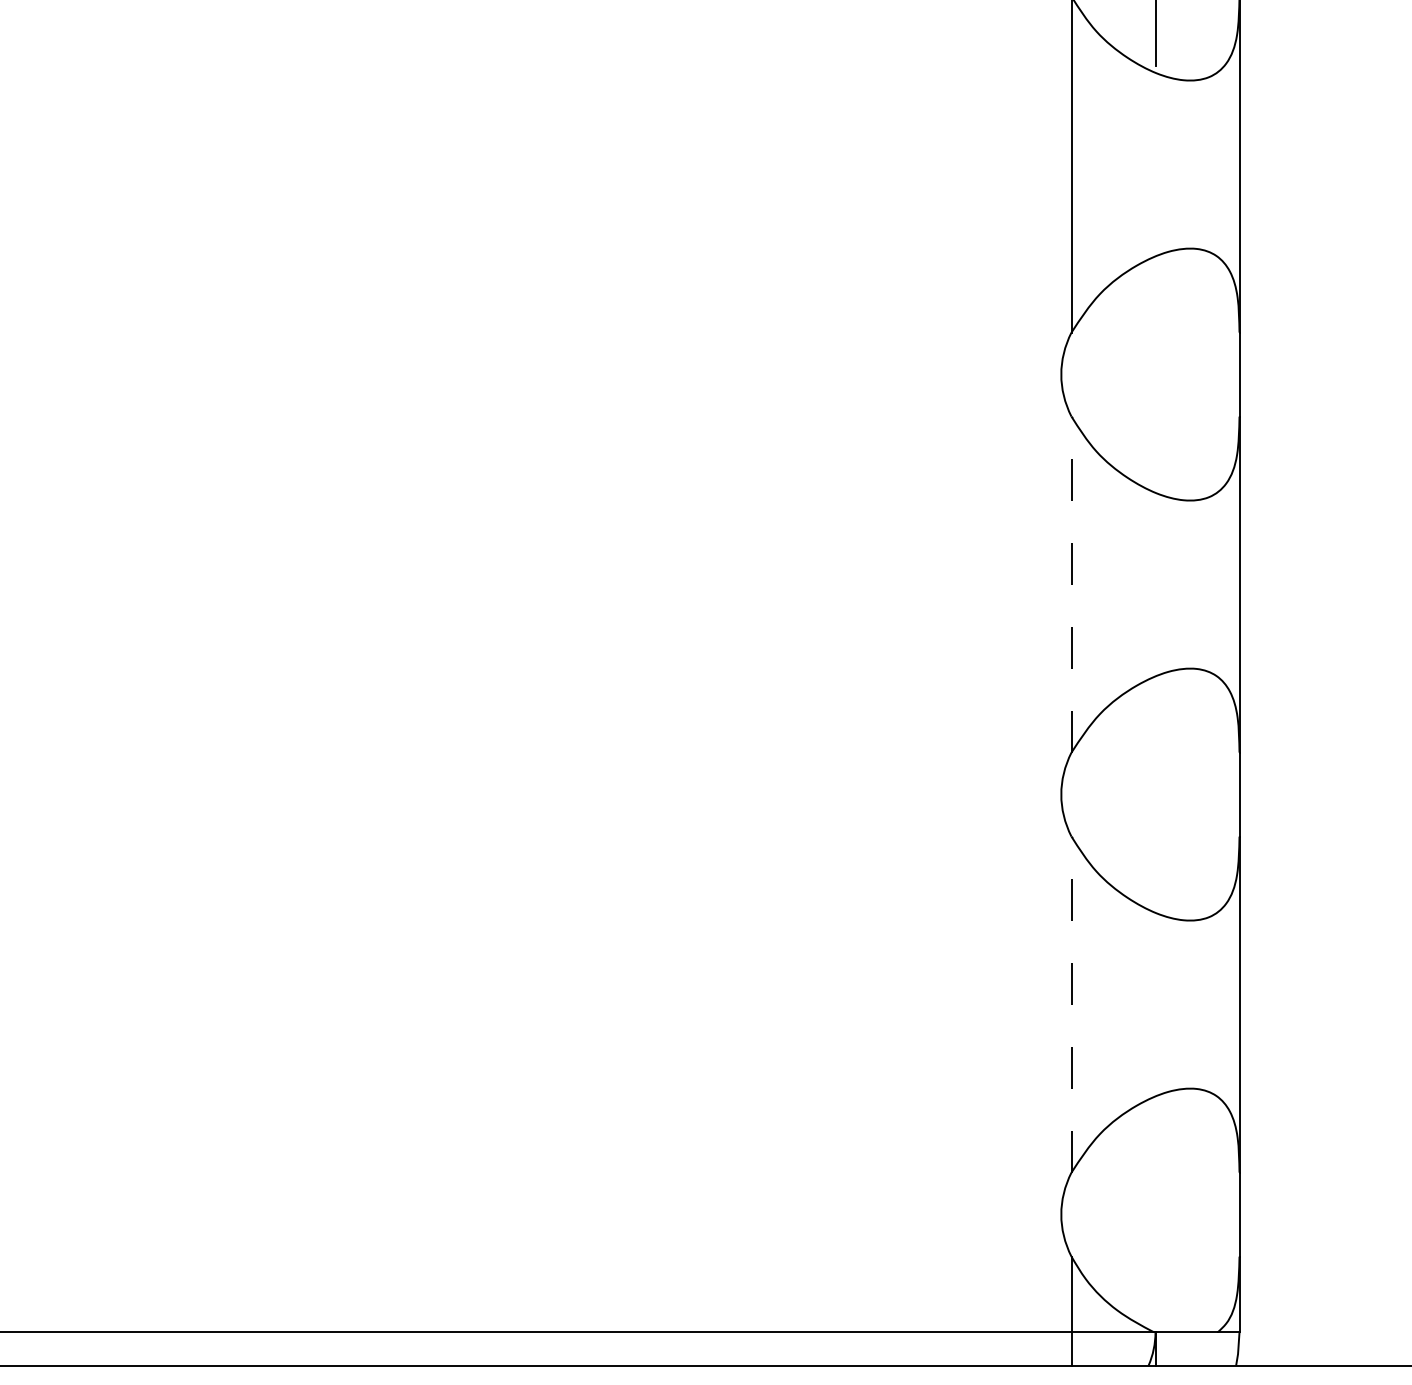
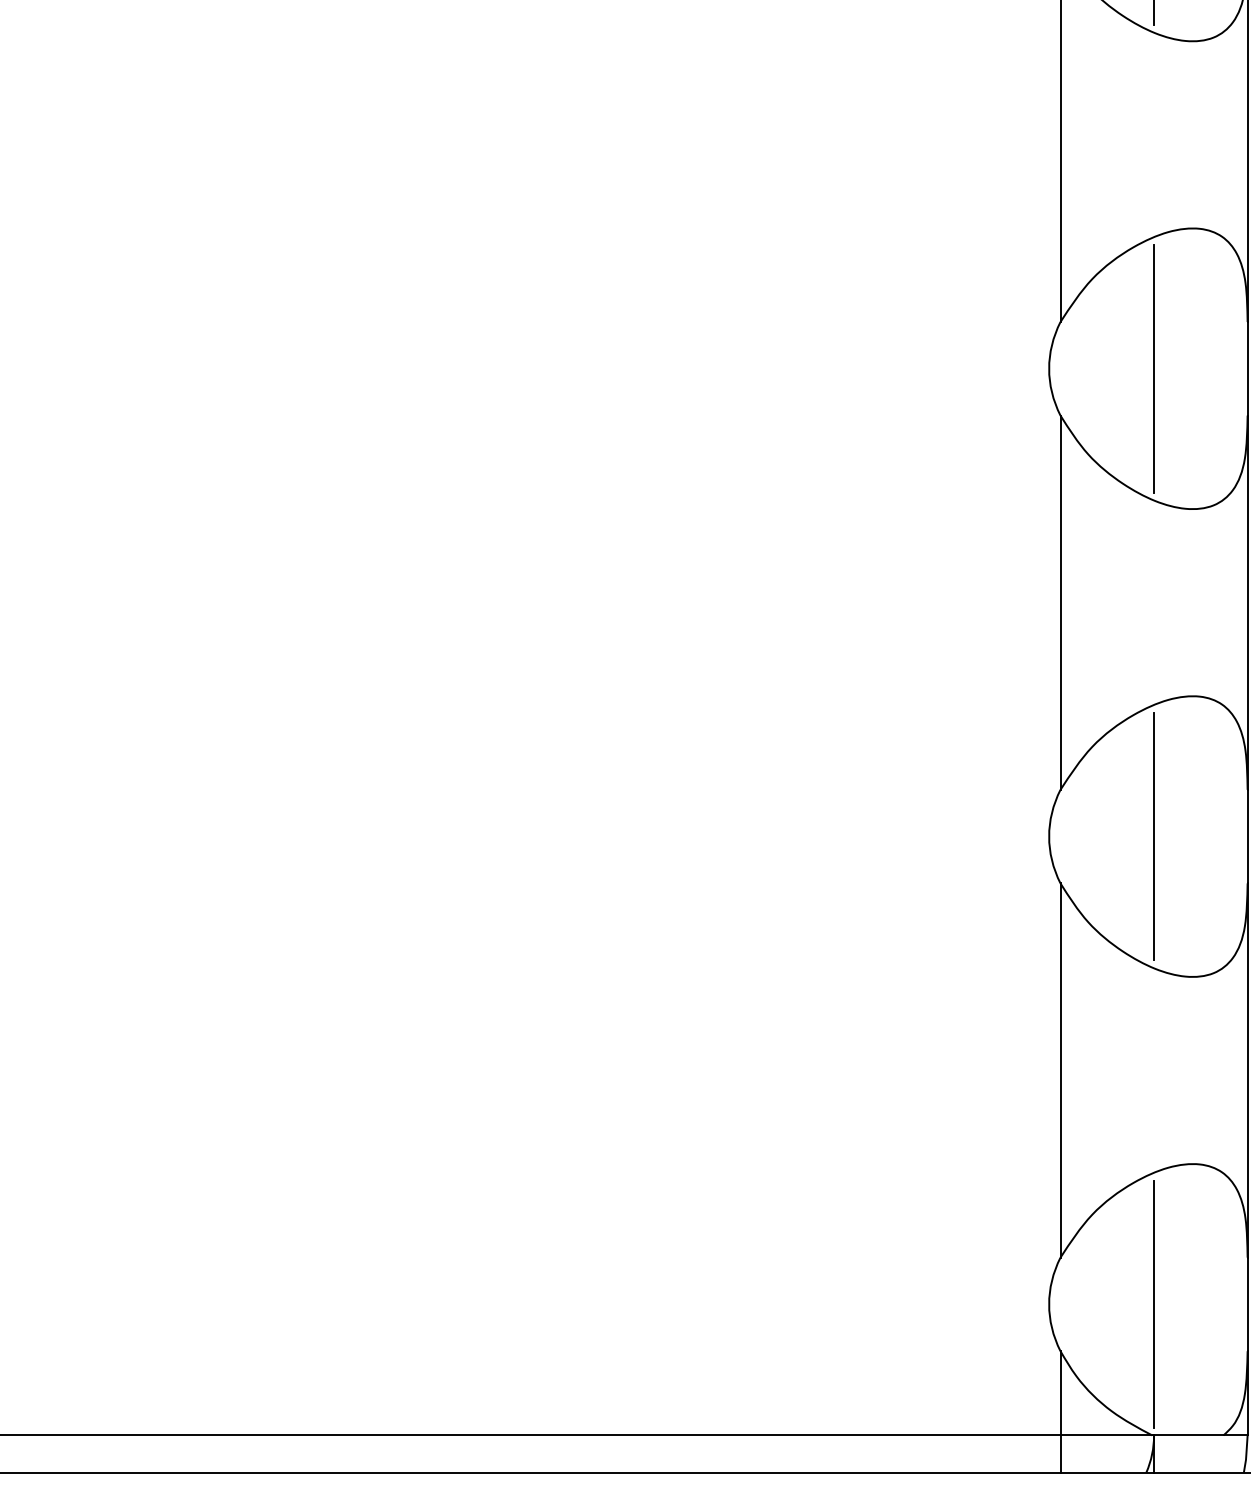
line: (1155, 374) -> (1154, 368), added
line: (1071, 584) -> (1060, 602), dashed -> solid
line: (1155, 794) -> (1154, 836), added
line: (1071, 1004) -> (1060, 1070), dashed -> solid
line: (1155, 1214) -> (1154, 1304), added

